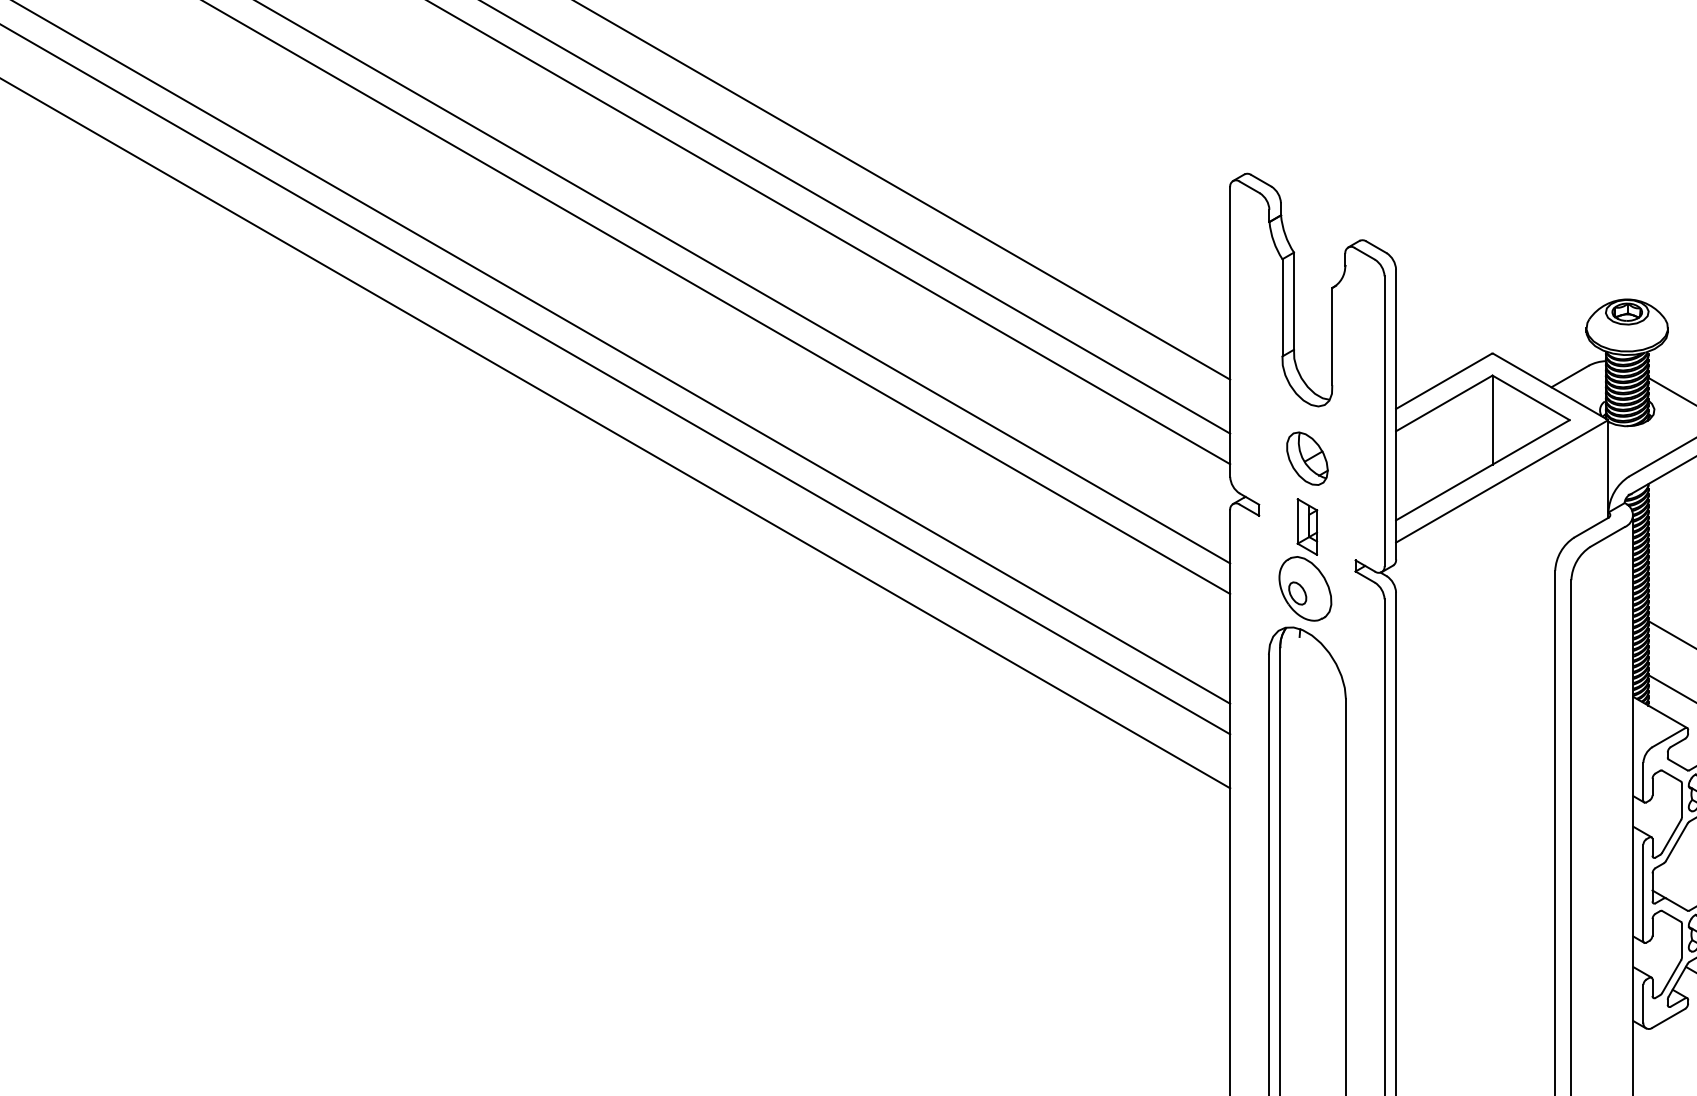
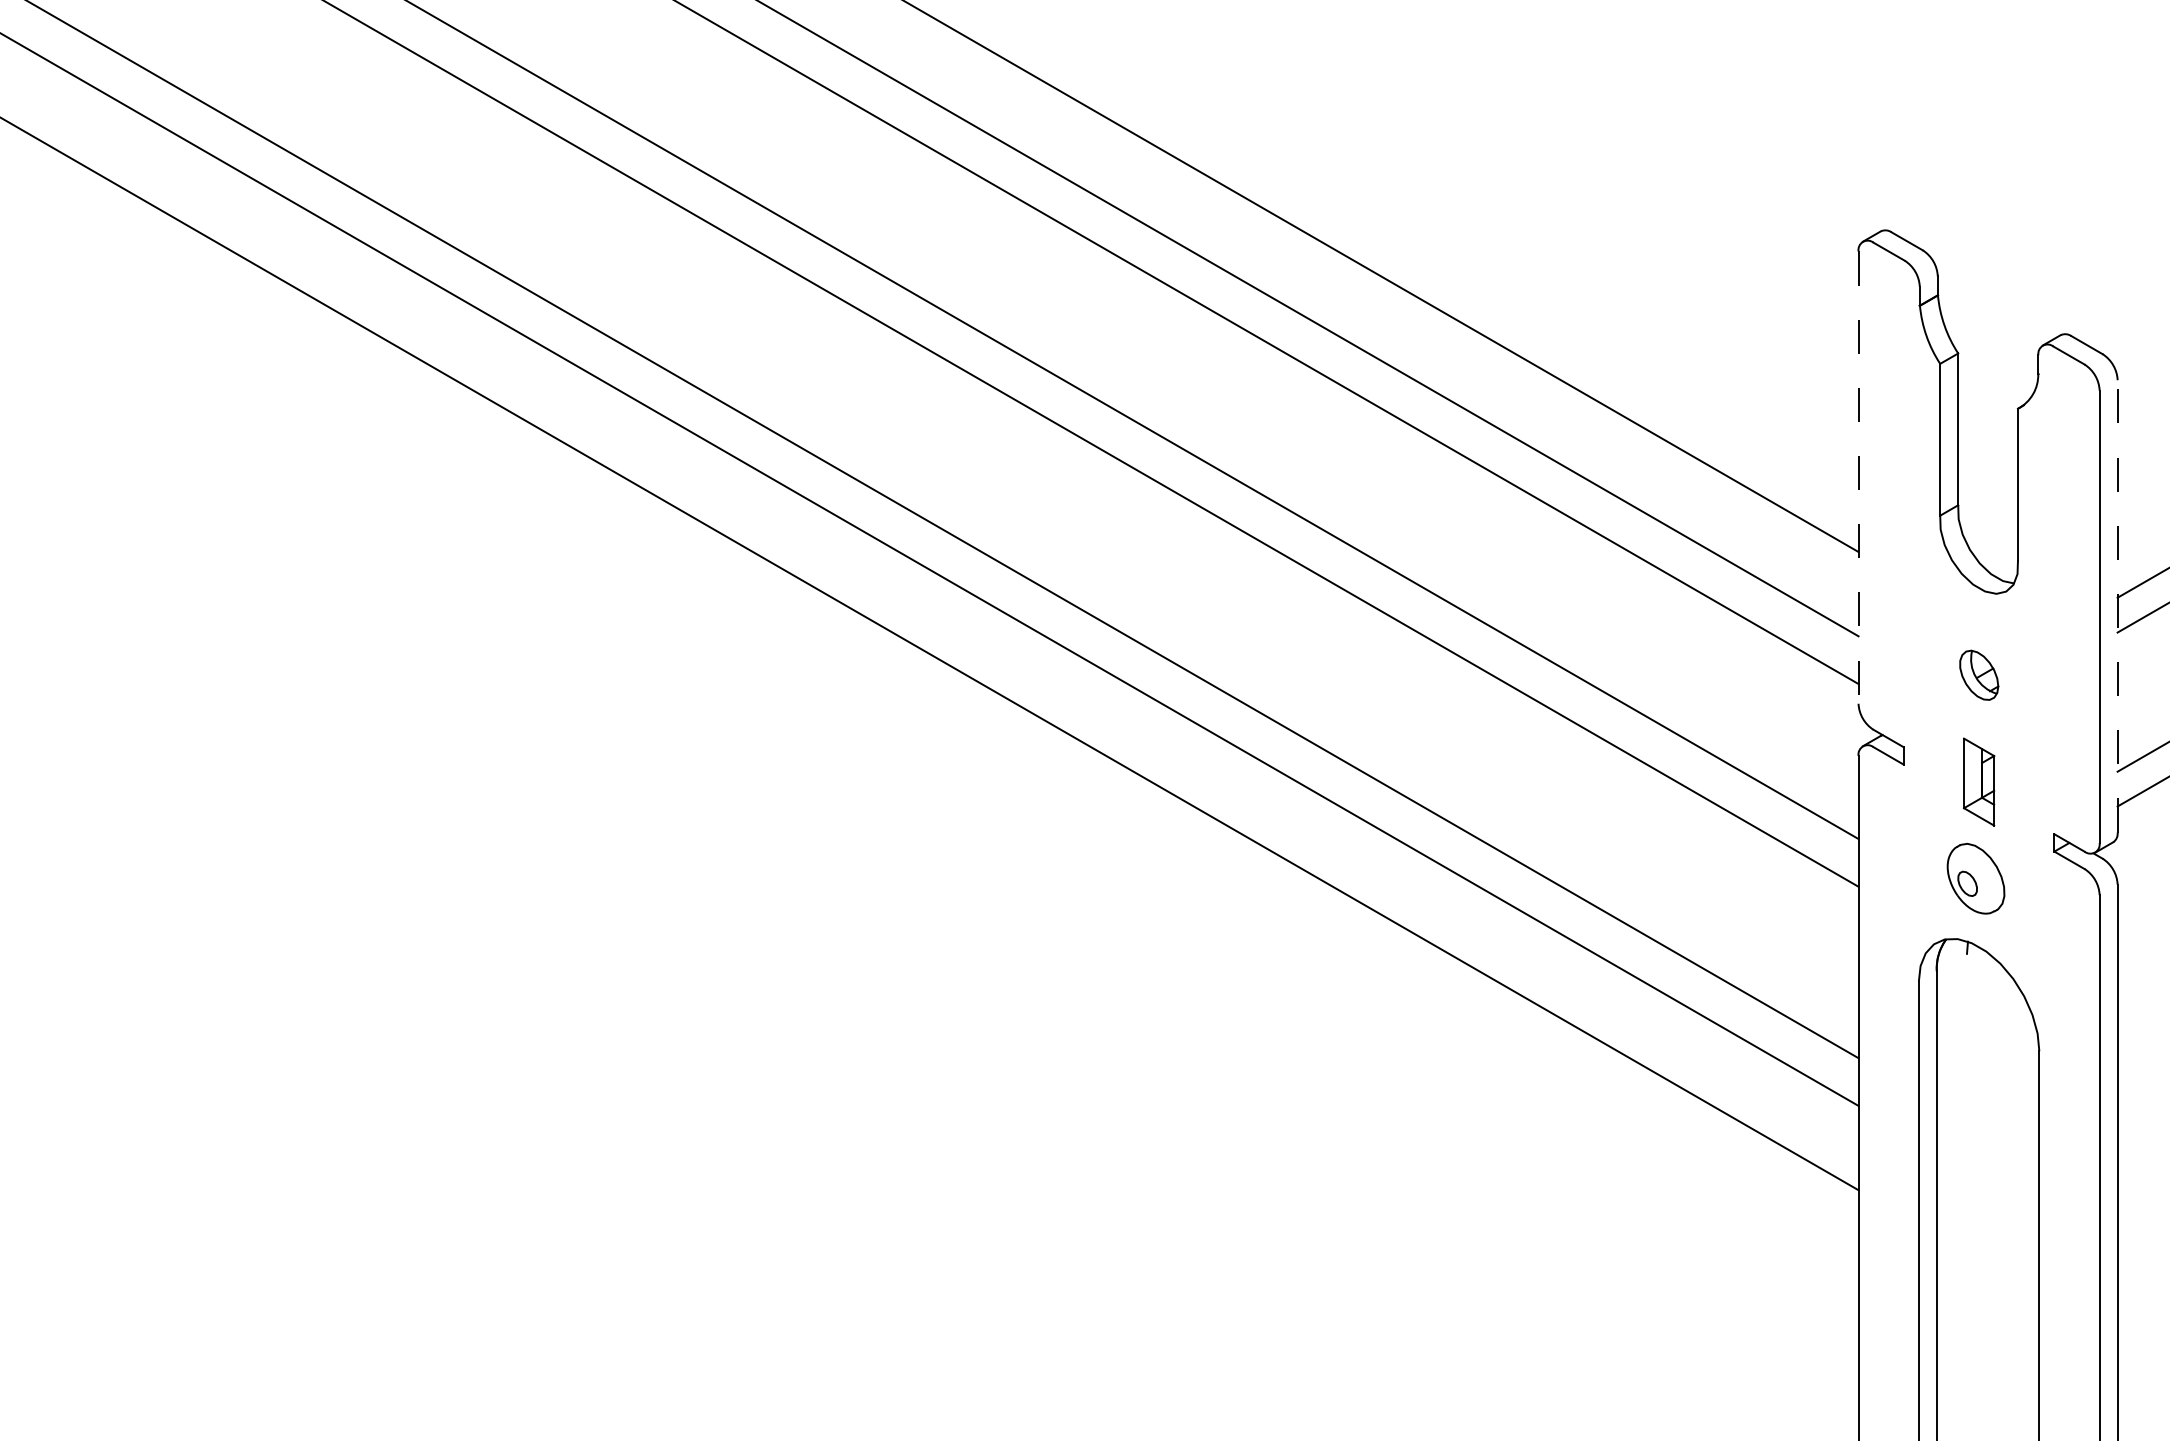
line: (1230, 332) -> (1858, 478), solid -> dashed
line: (1396, 414) -> (2118, 606), solid -> dashed
part: (1307, 458) -> (1979, 675), size x0.6
part: (1305, 588) -> (1976, 878), size x0.7

